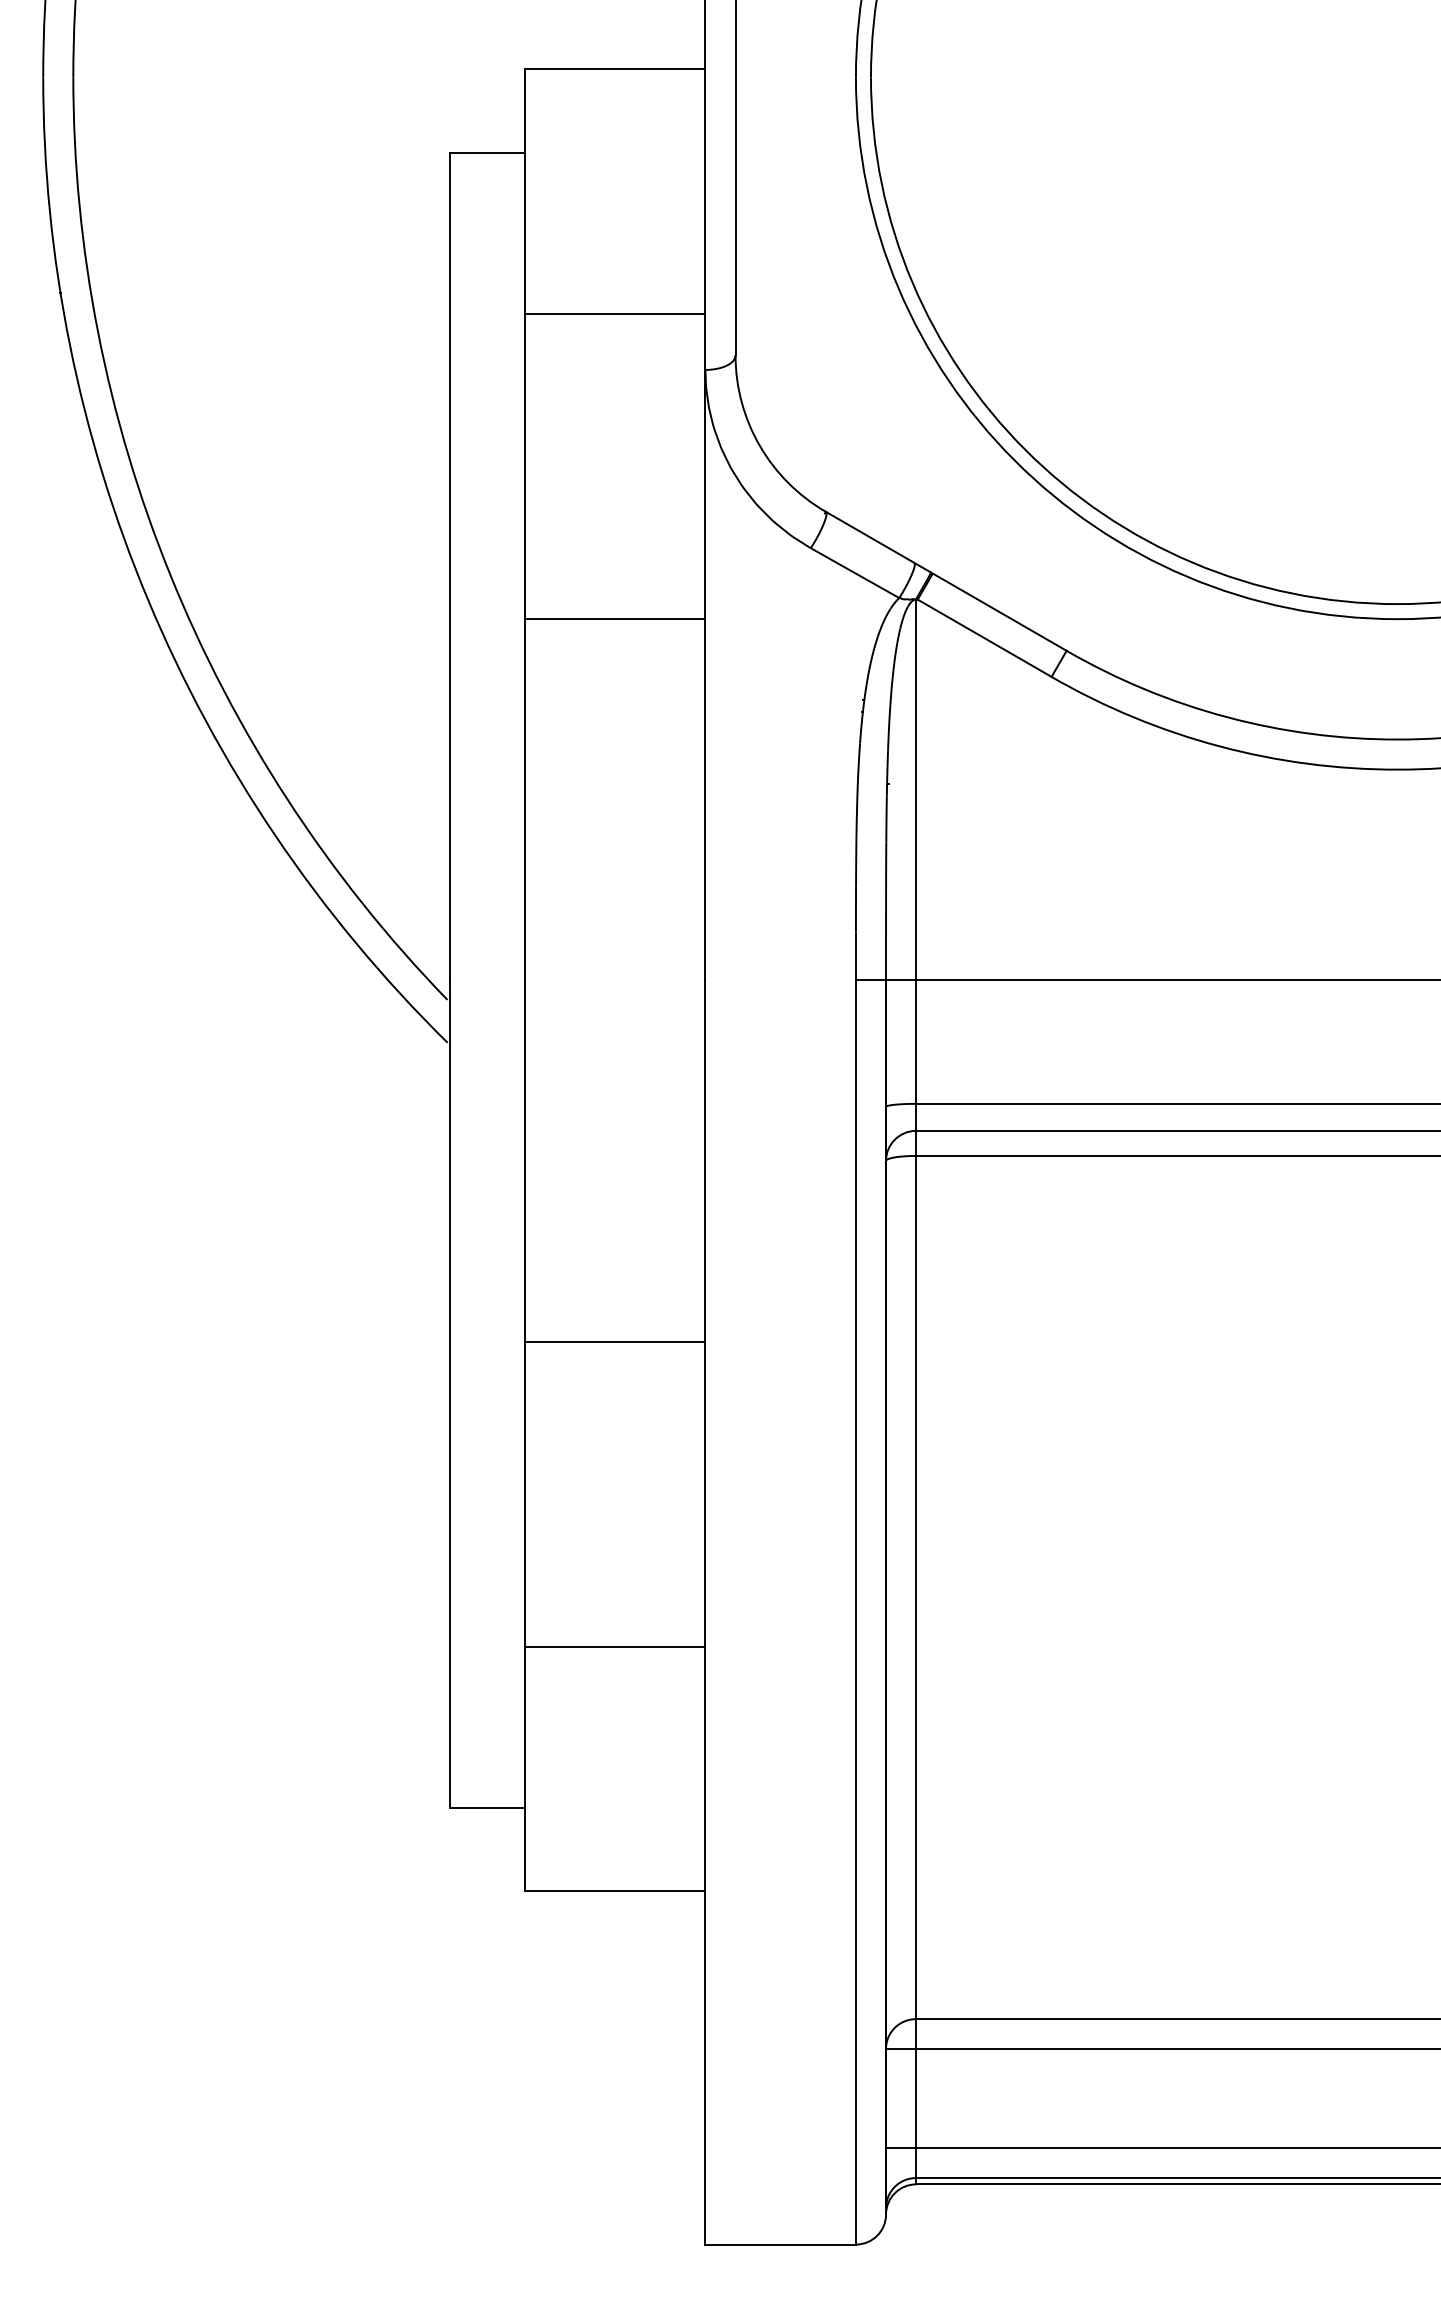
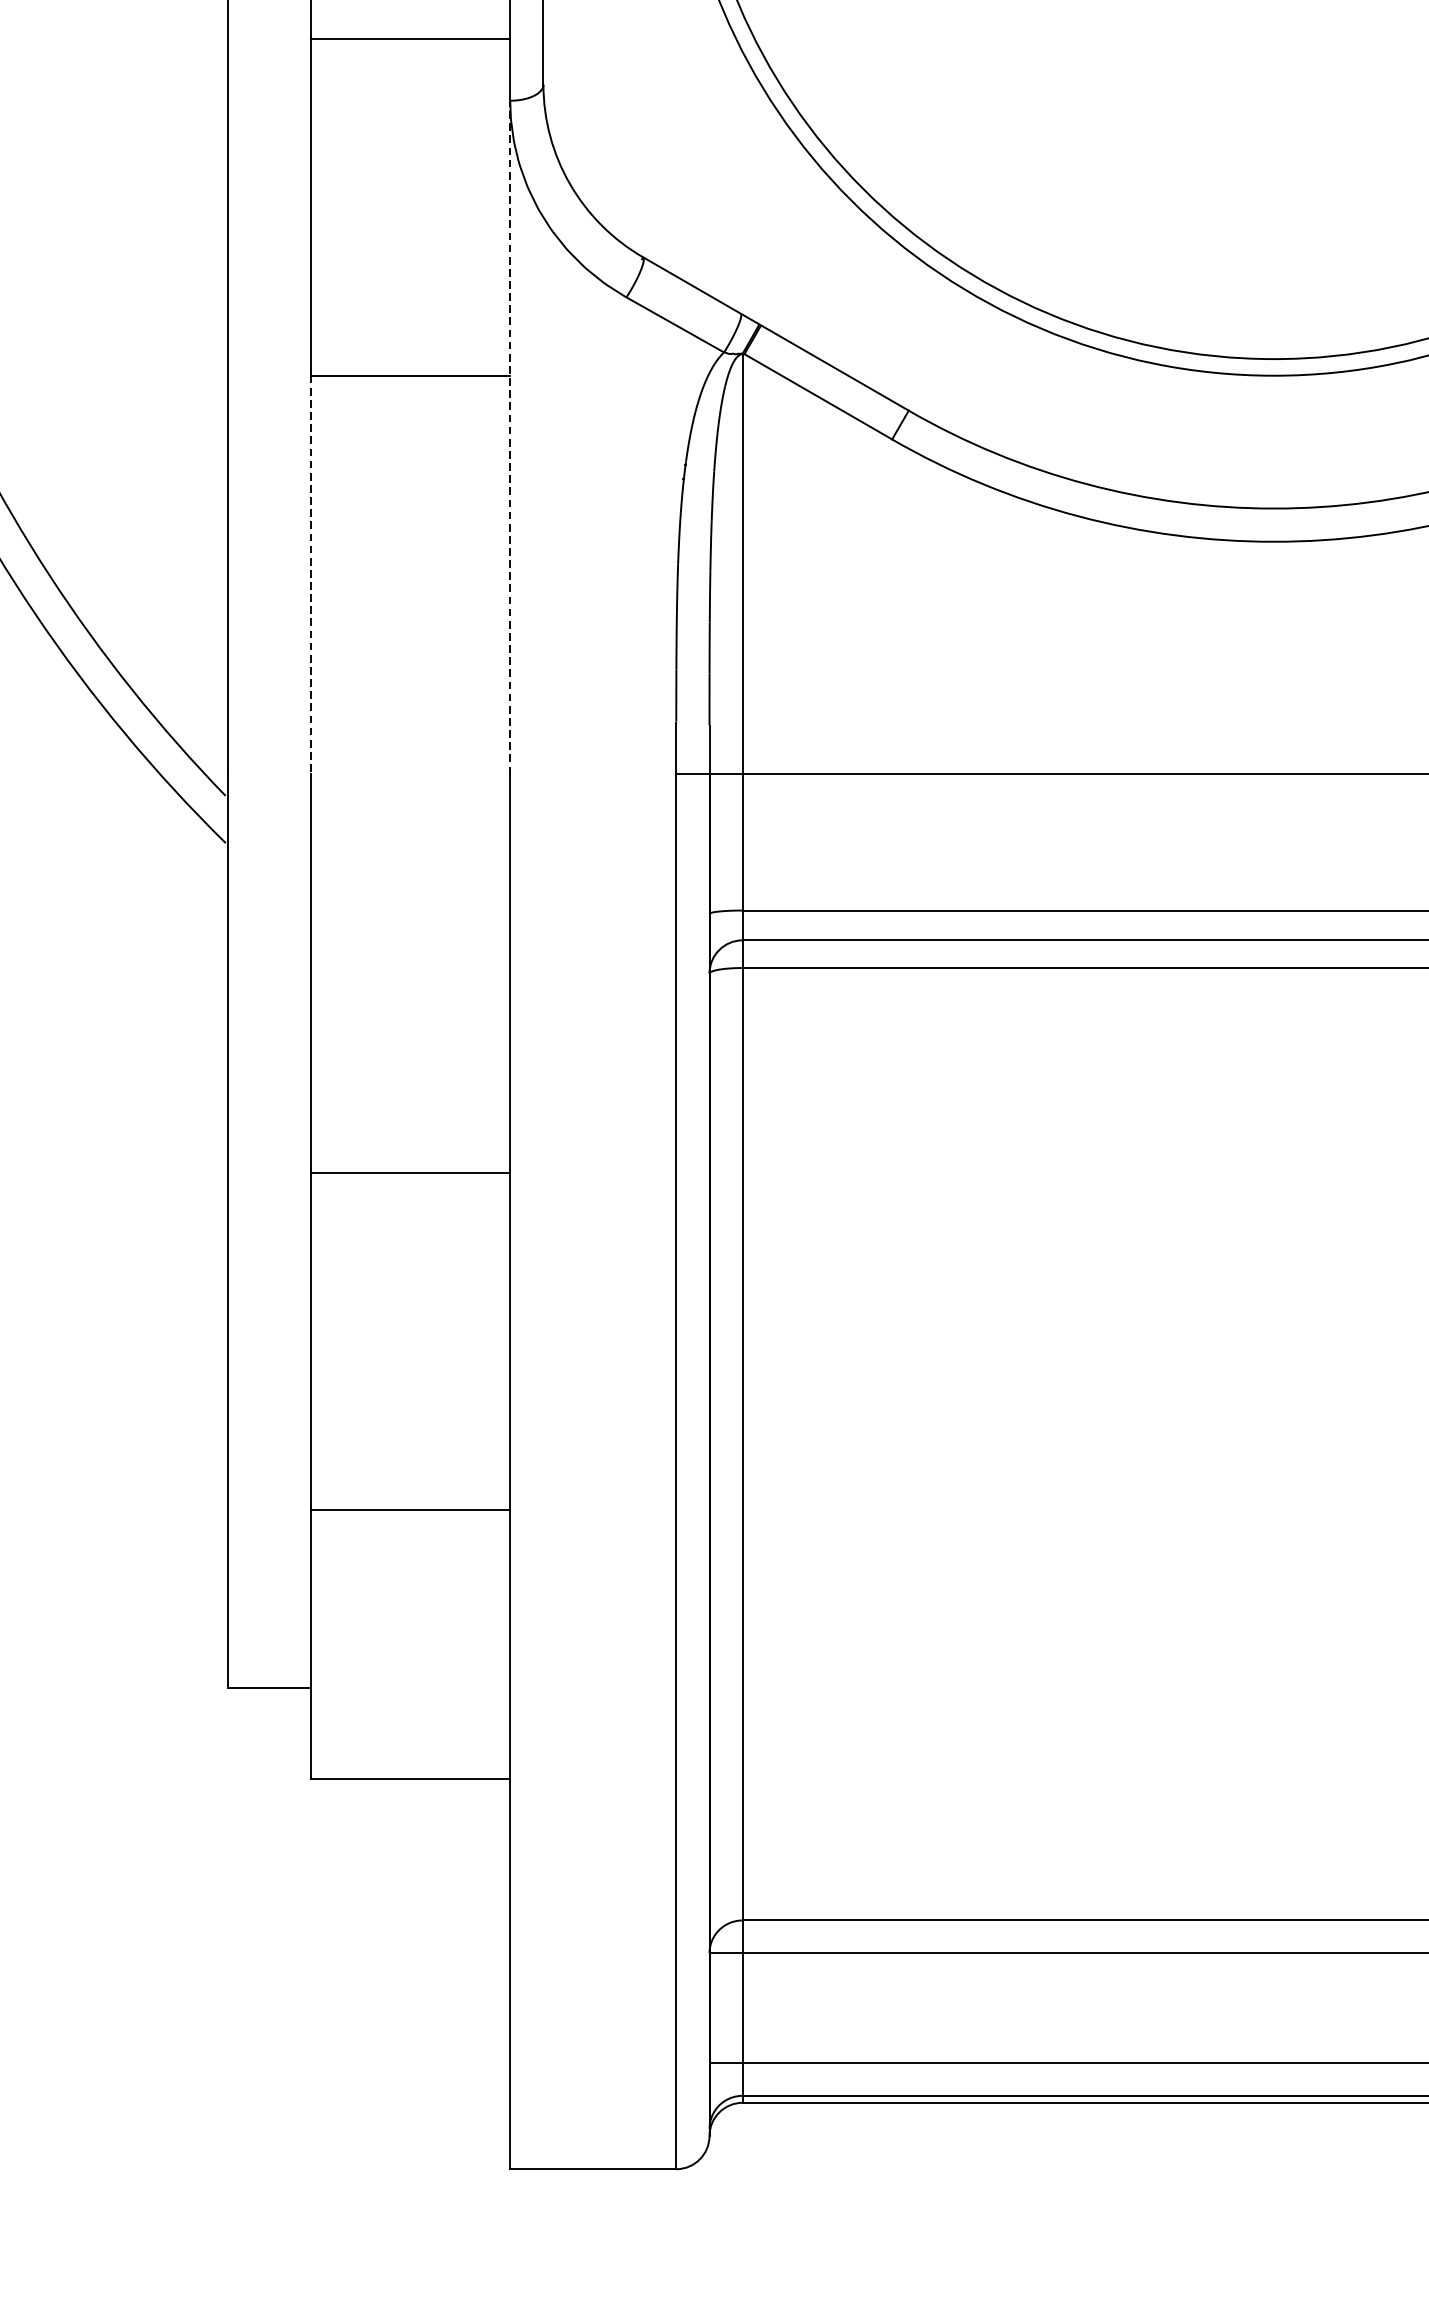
line: (705, 674) -> (510, 436), solid -> dashed
line: (524, 799) -> (310, 574), solid -> dashed

